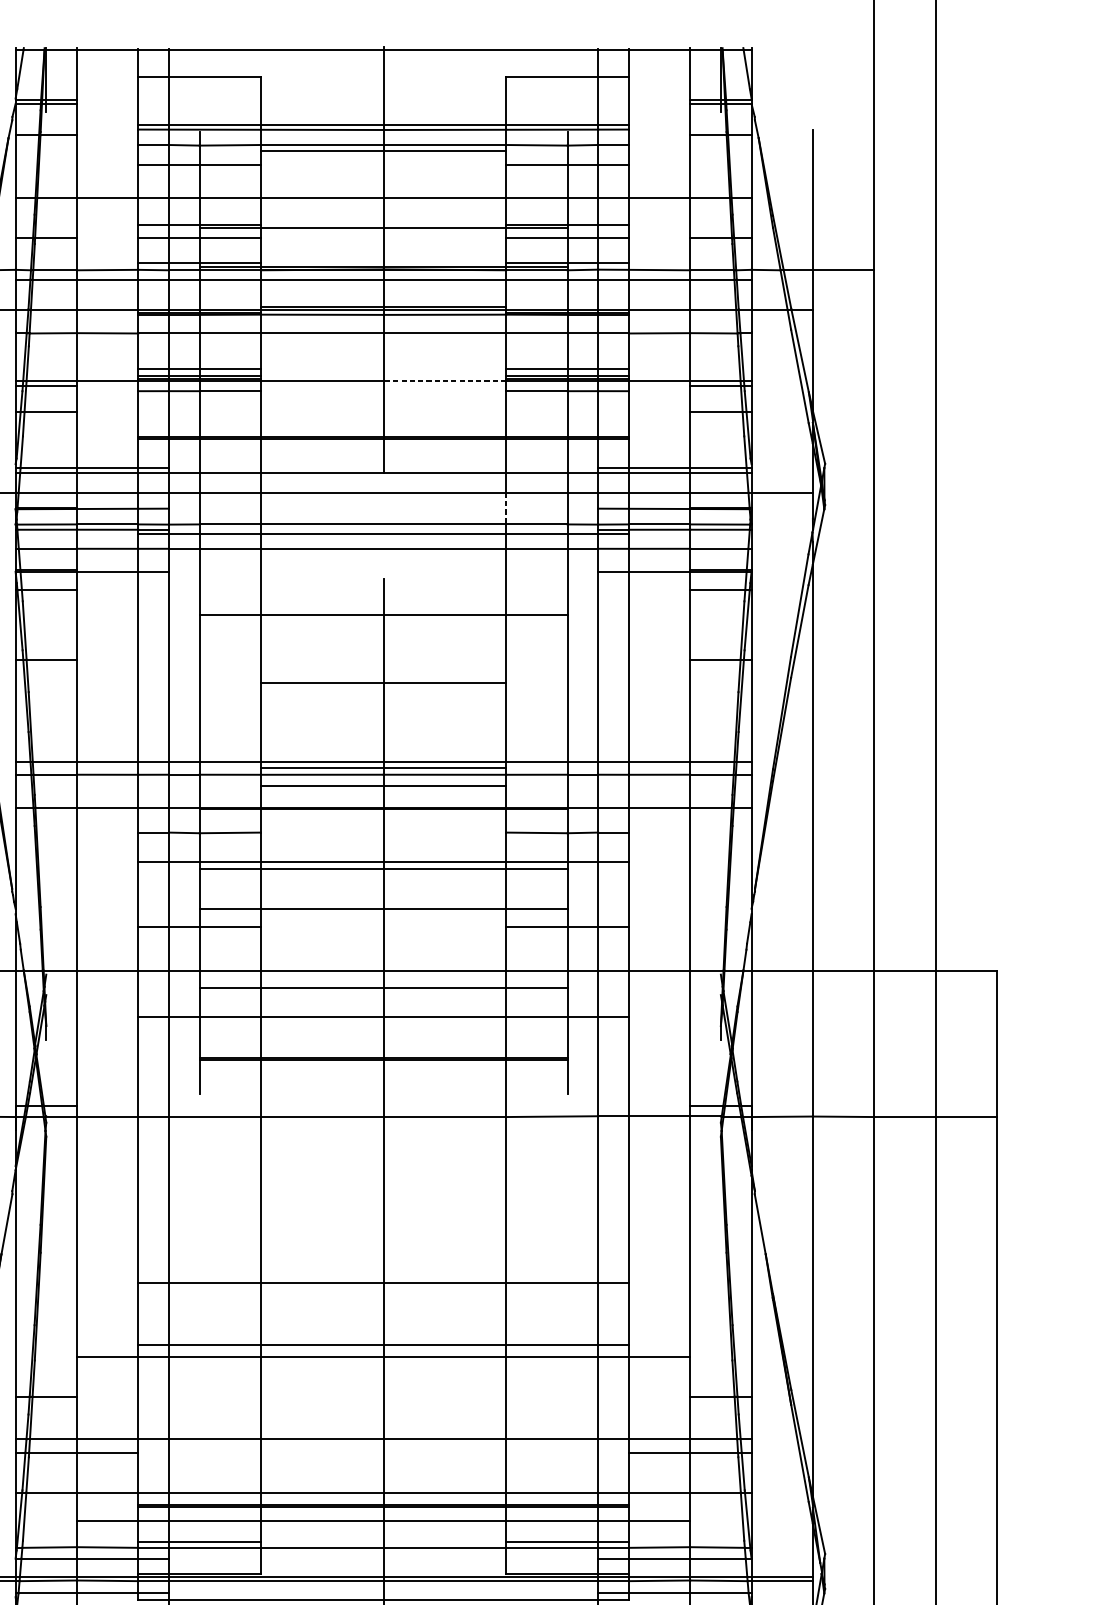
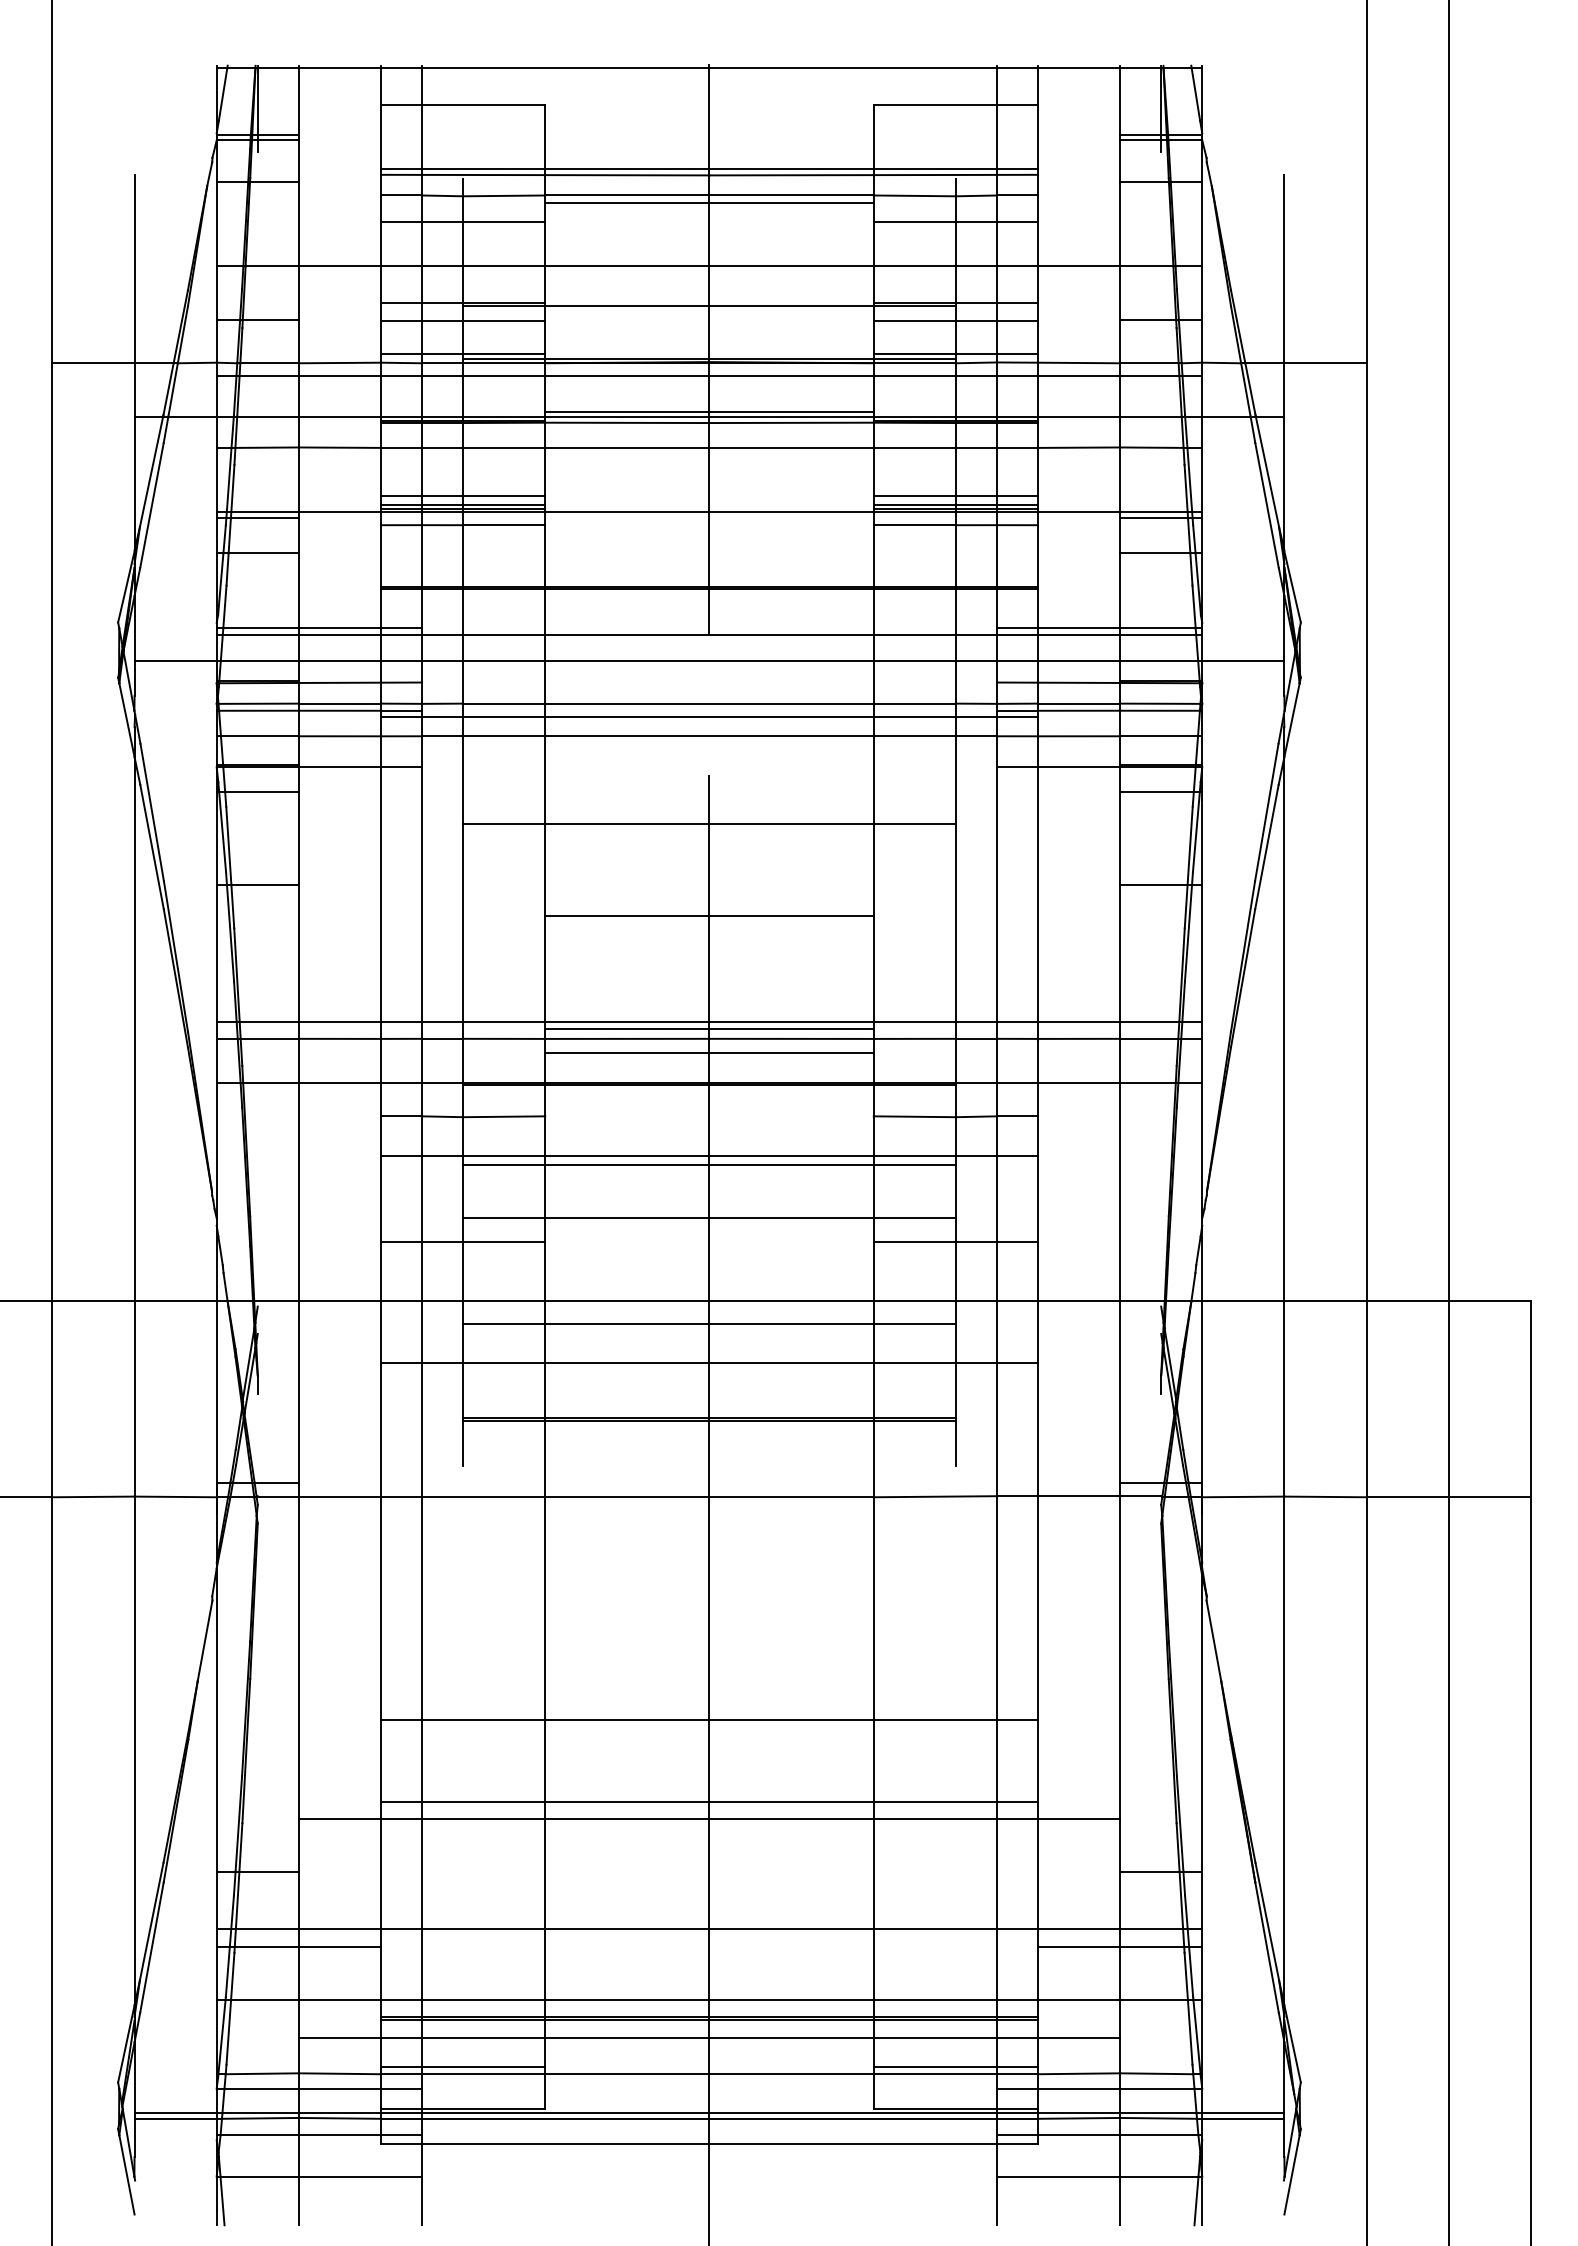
line: (444, 380) -> (791, 511), dashed -> solid
line: (506, 508) -> (873, 682), dashed -> solid

